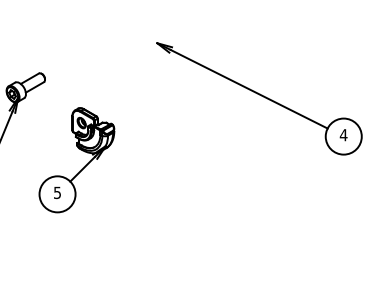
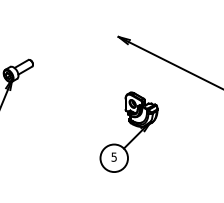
part: (83, 167) -> (134, 137), moved

